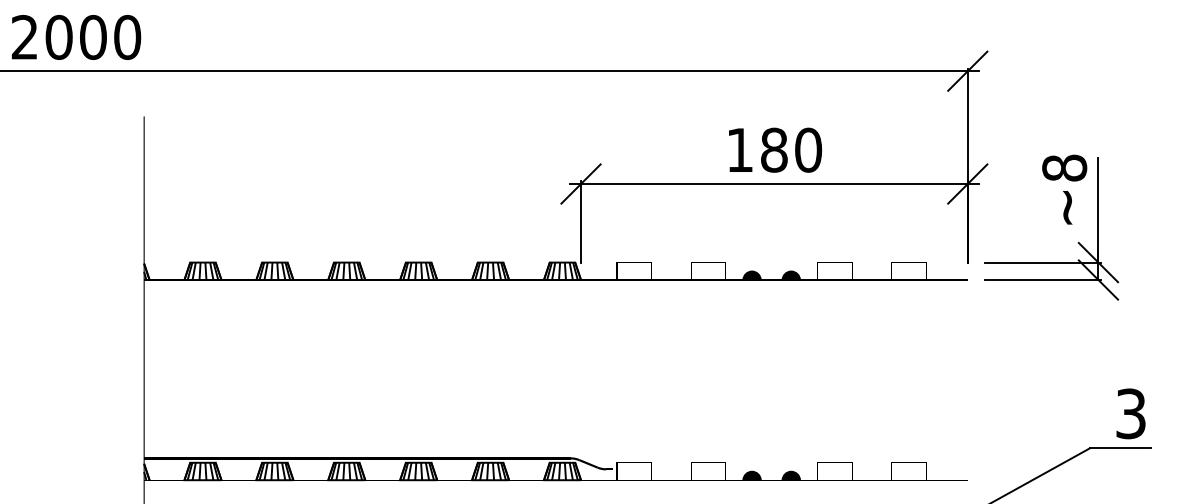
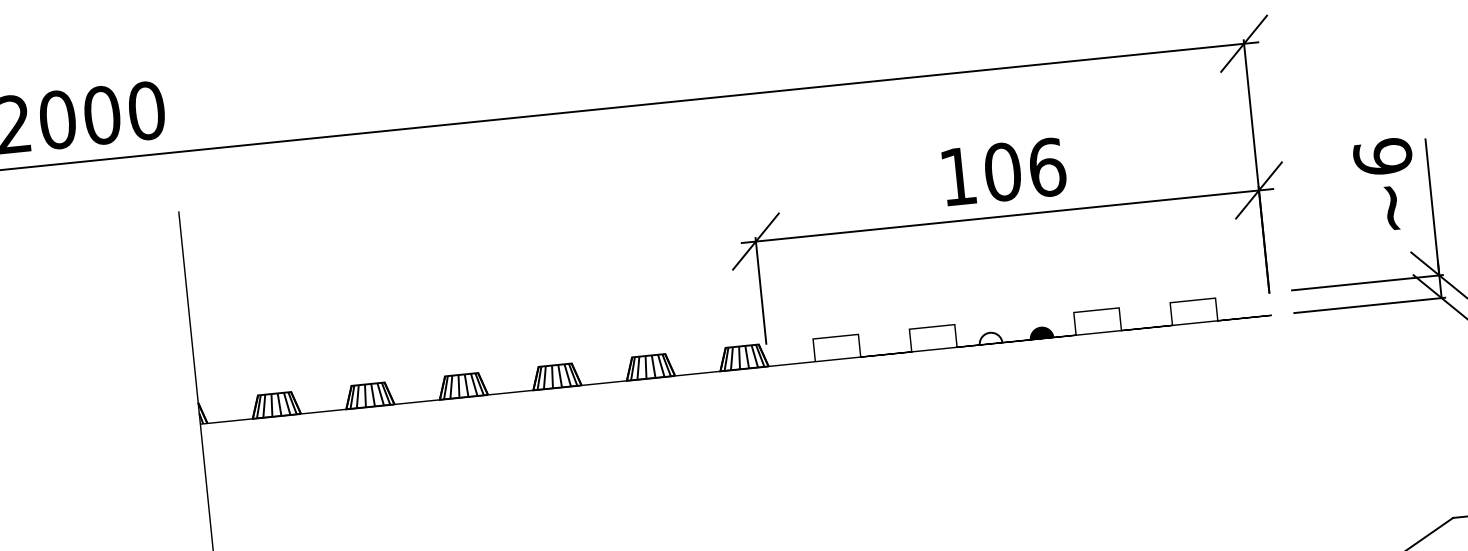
text: (791, 149) -> (1025, 168), 180 -> 106
text: (1064, 167) -> (1382, 156), ~8 -> ~6
fill: (751, 275) -> (989, 338), removed

